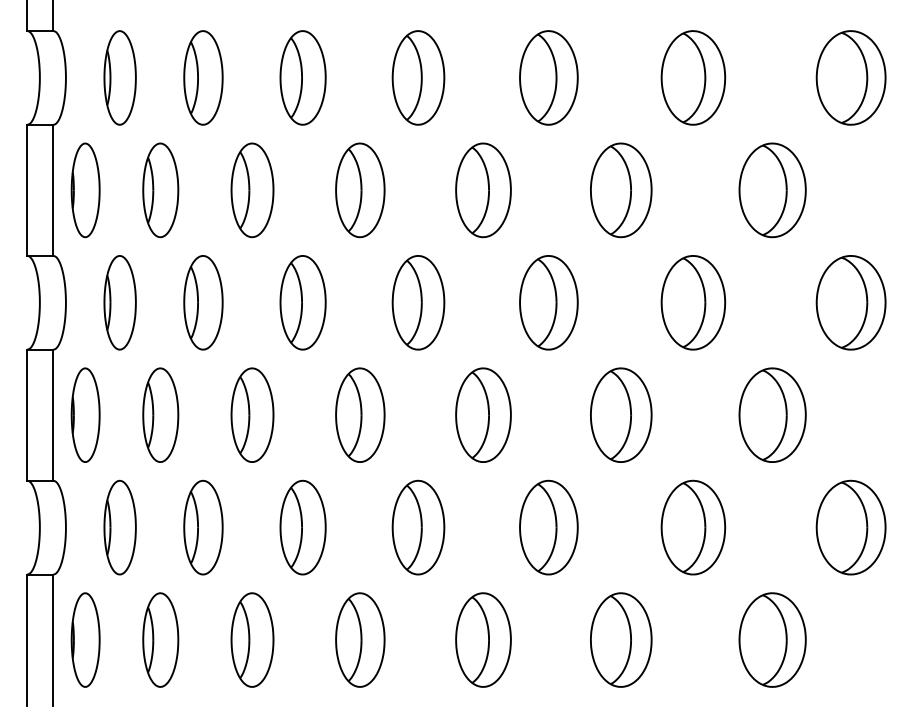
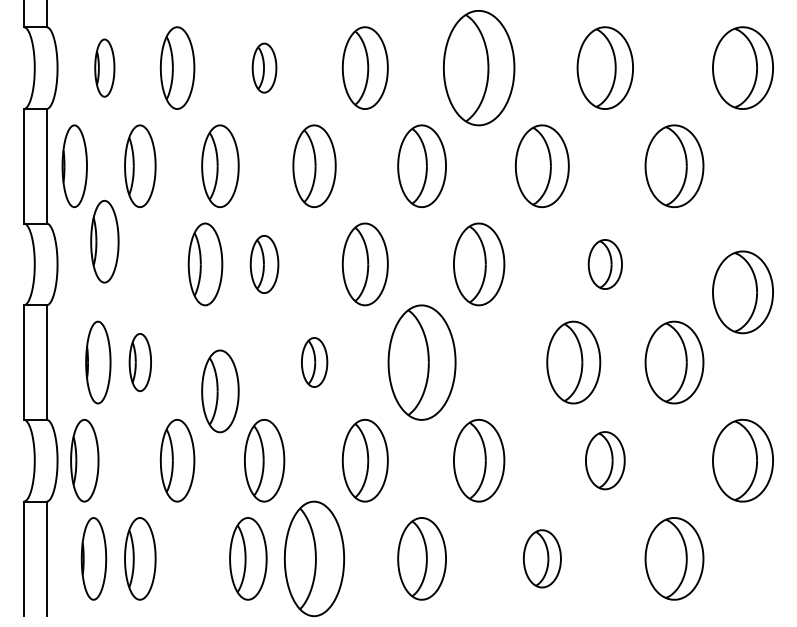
part: (119, 77) -> (104, 67), size x0.7
part: (302, 77) -> (264, 67), size x0.6
part: (548, 77) -> (478, 67), size x1.4
part: (119, 302) -> (104, 241), moved
part: (203, 302) -> (205, 264), moved
part: (302, 302) -> (264, 264), size x0.7
part: (693, 302) -> (605, 264), size x0.6
part: (850, 302) -> (742, 292), moved
part: (85, 414) -> (98, 361), moved
part: (160, 414) -> (140, 361), size x0.7
part: (252, 414) -> (220, 390), moved
part: (360, 414) -> (314, 361), size x0.6
part: (483, 414) -> (422, 361), size x1.4
part: (621, 414) -> (573, 361), moved
part: (119, 527) -> (84, 460), moved
part: (693, 527) -> (605, 460), size x0.7
part: (85, 639) -> (93, 558), moved
part: (252, 639) -> (248, 558), moved
part: (360, 639) -> (314, 558), size x1.4
part: (621, 639) -> (542, 558), size x0.7

